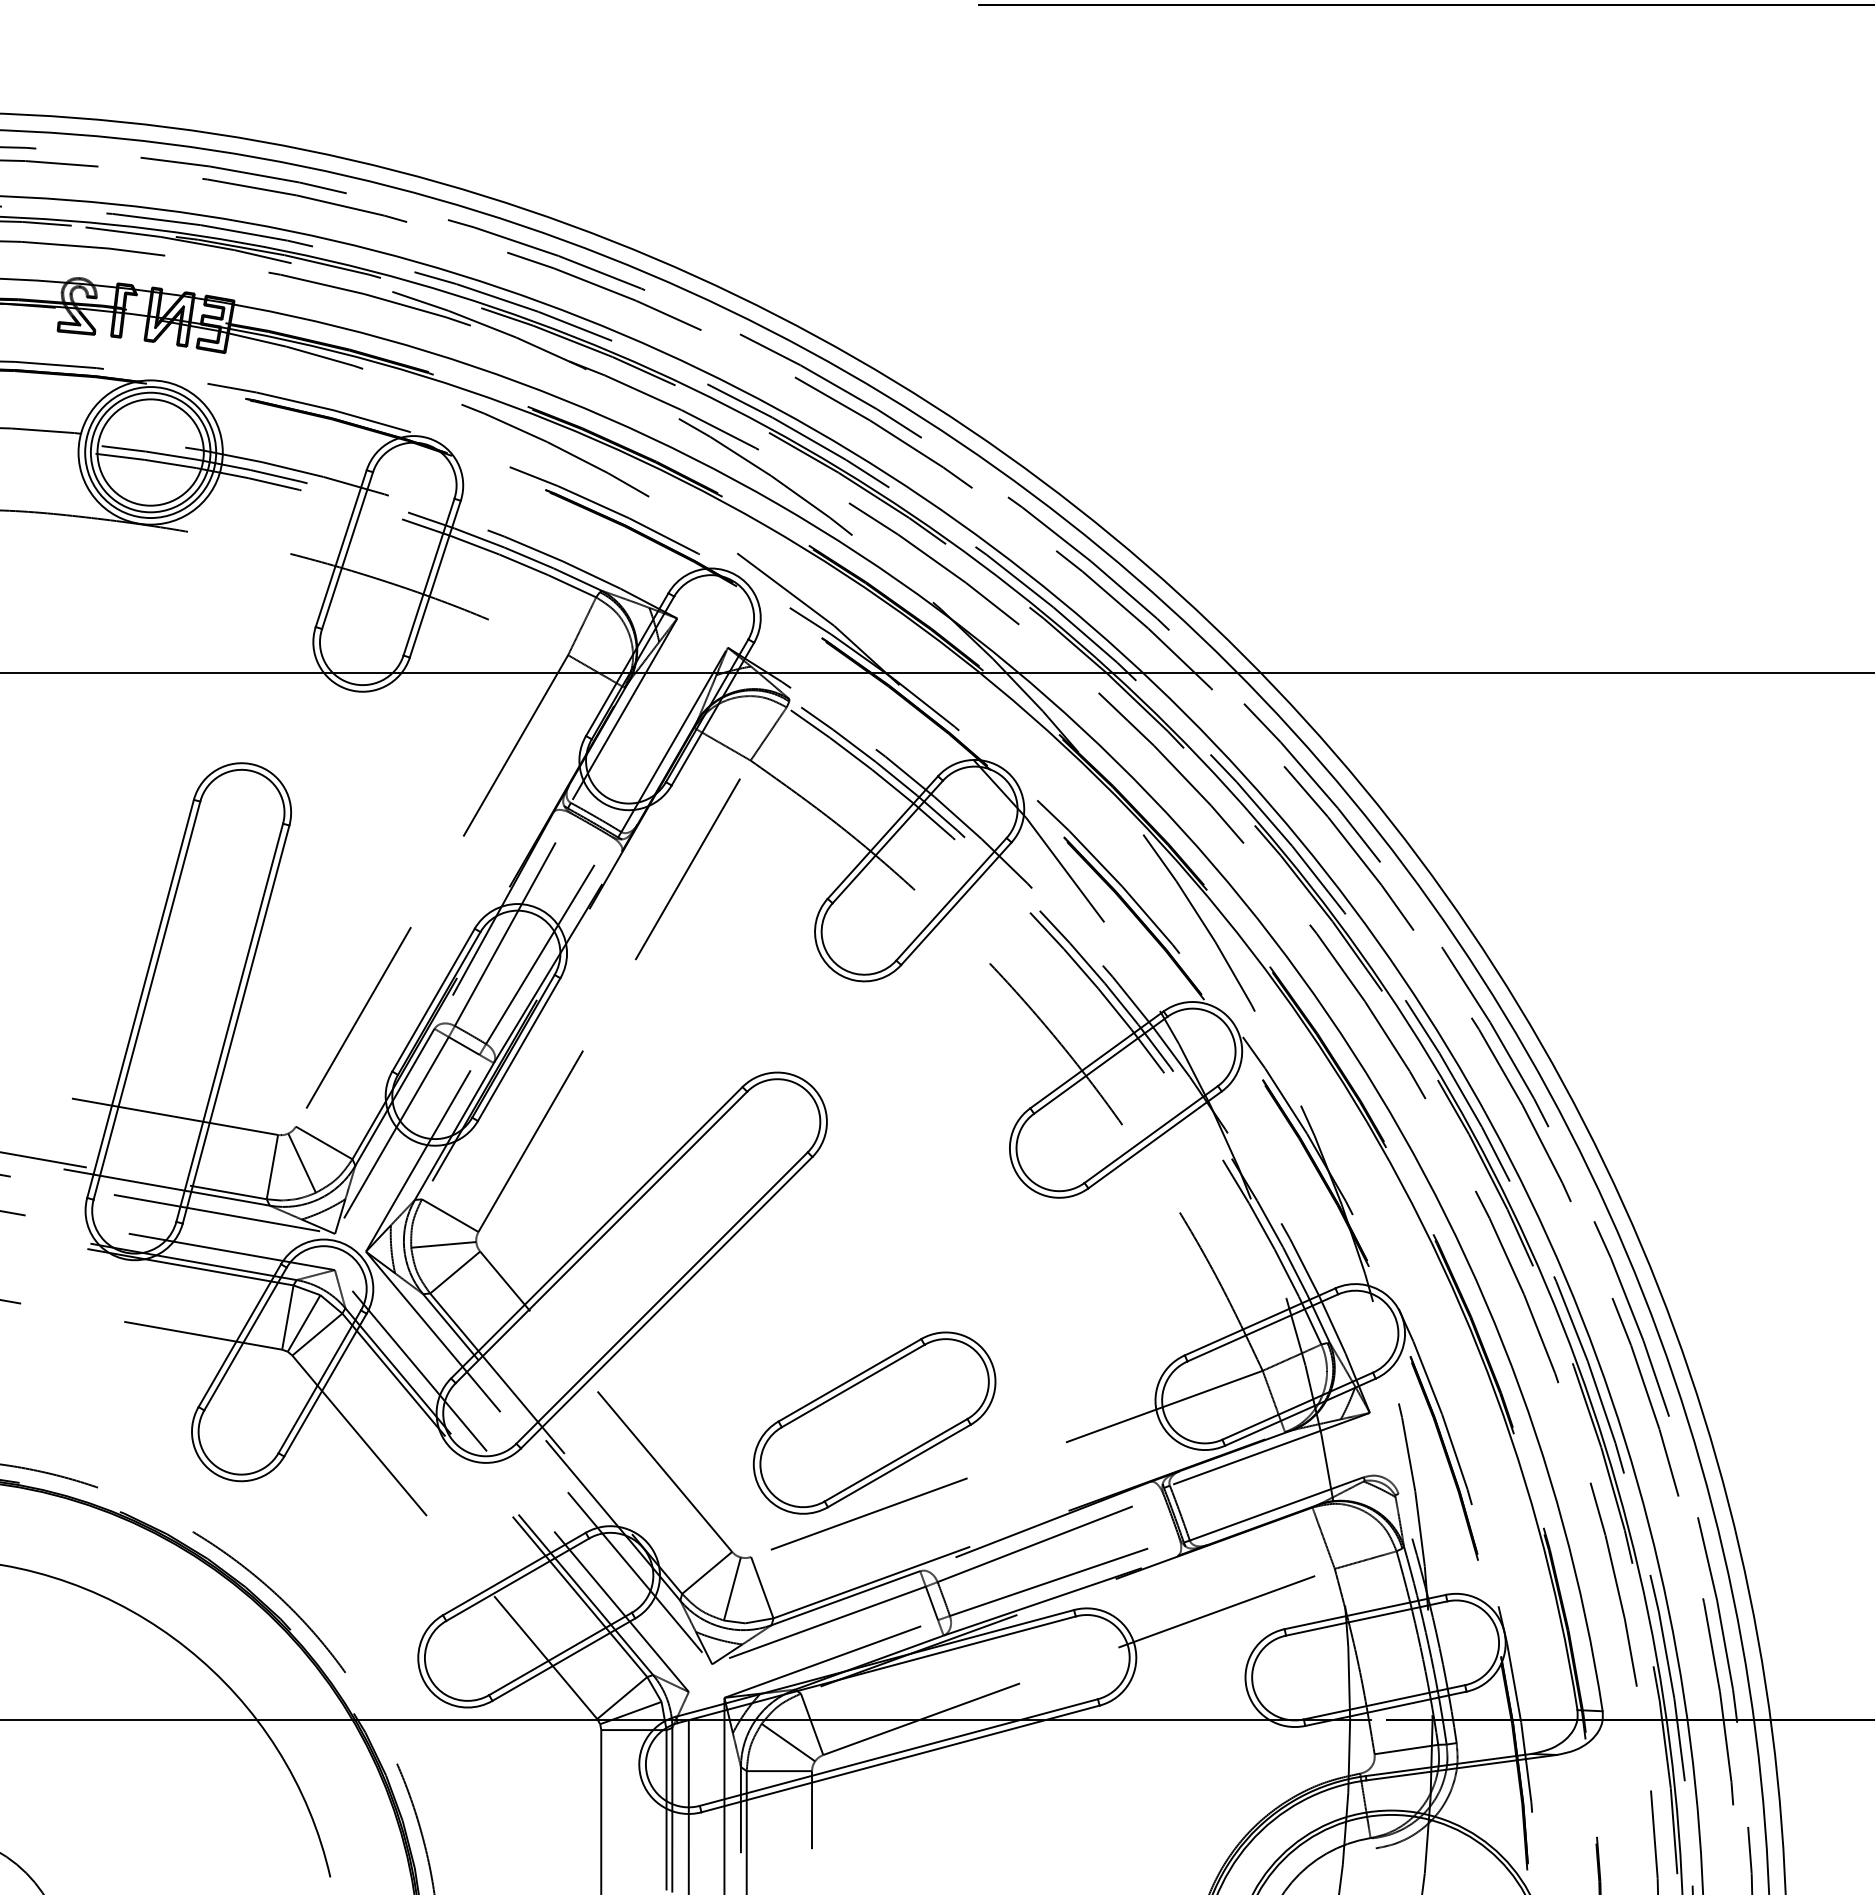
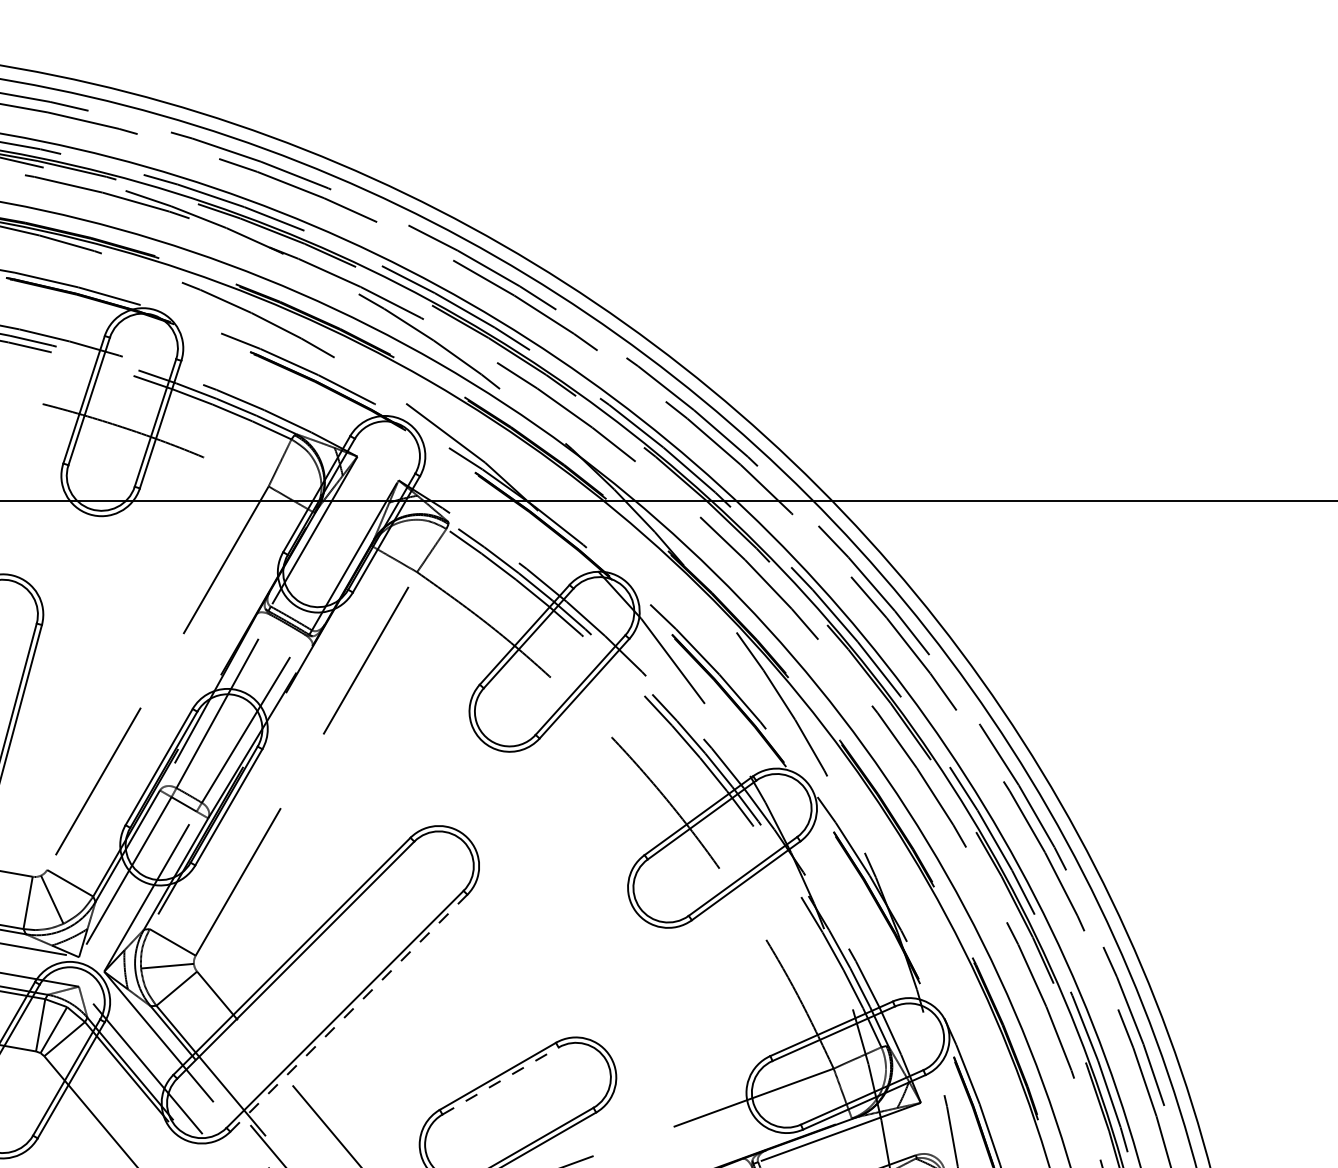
line: (666, 1303) -> (348, 1013), solid -> dashed
line: (853, 1385) -> (500, 1080), solid -> dashed

